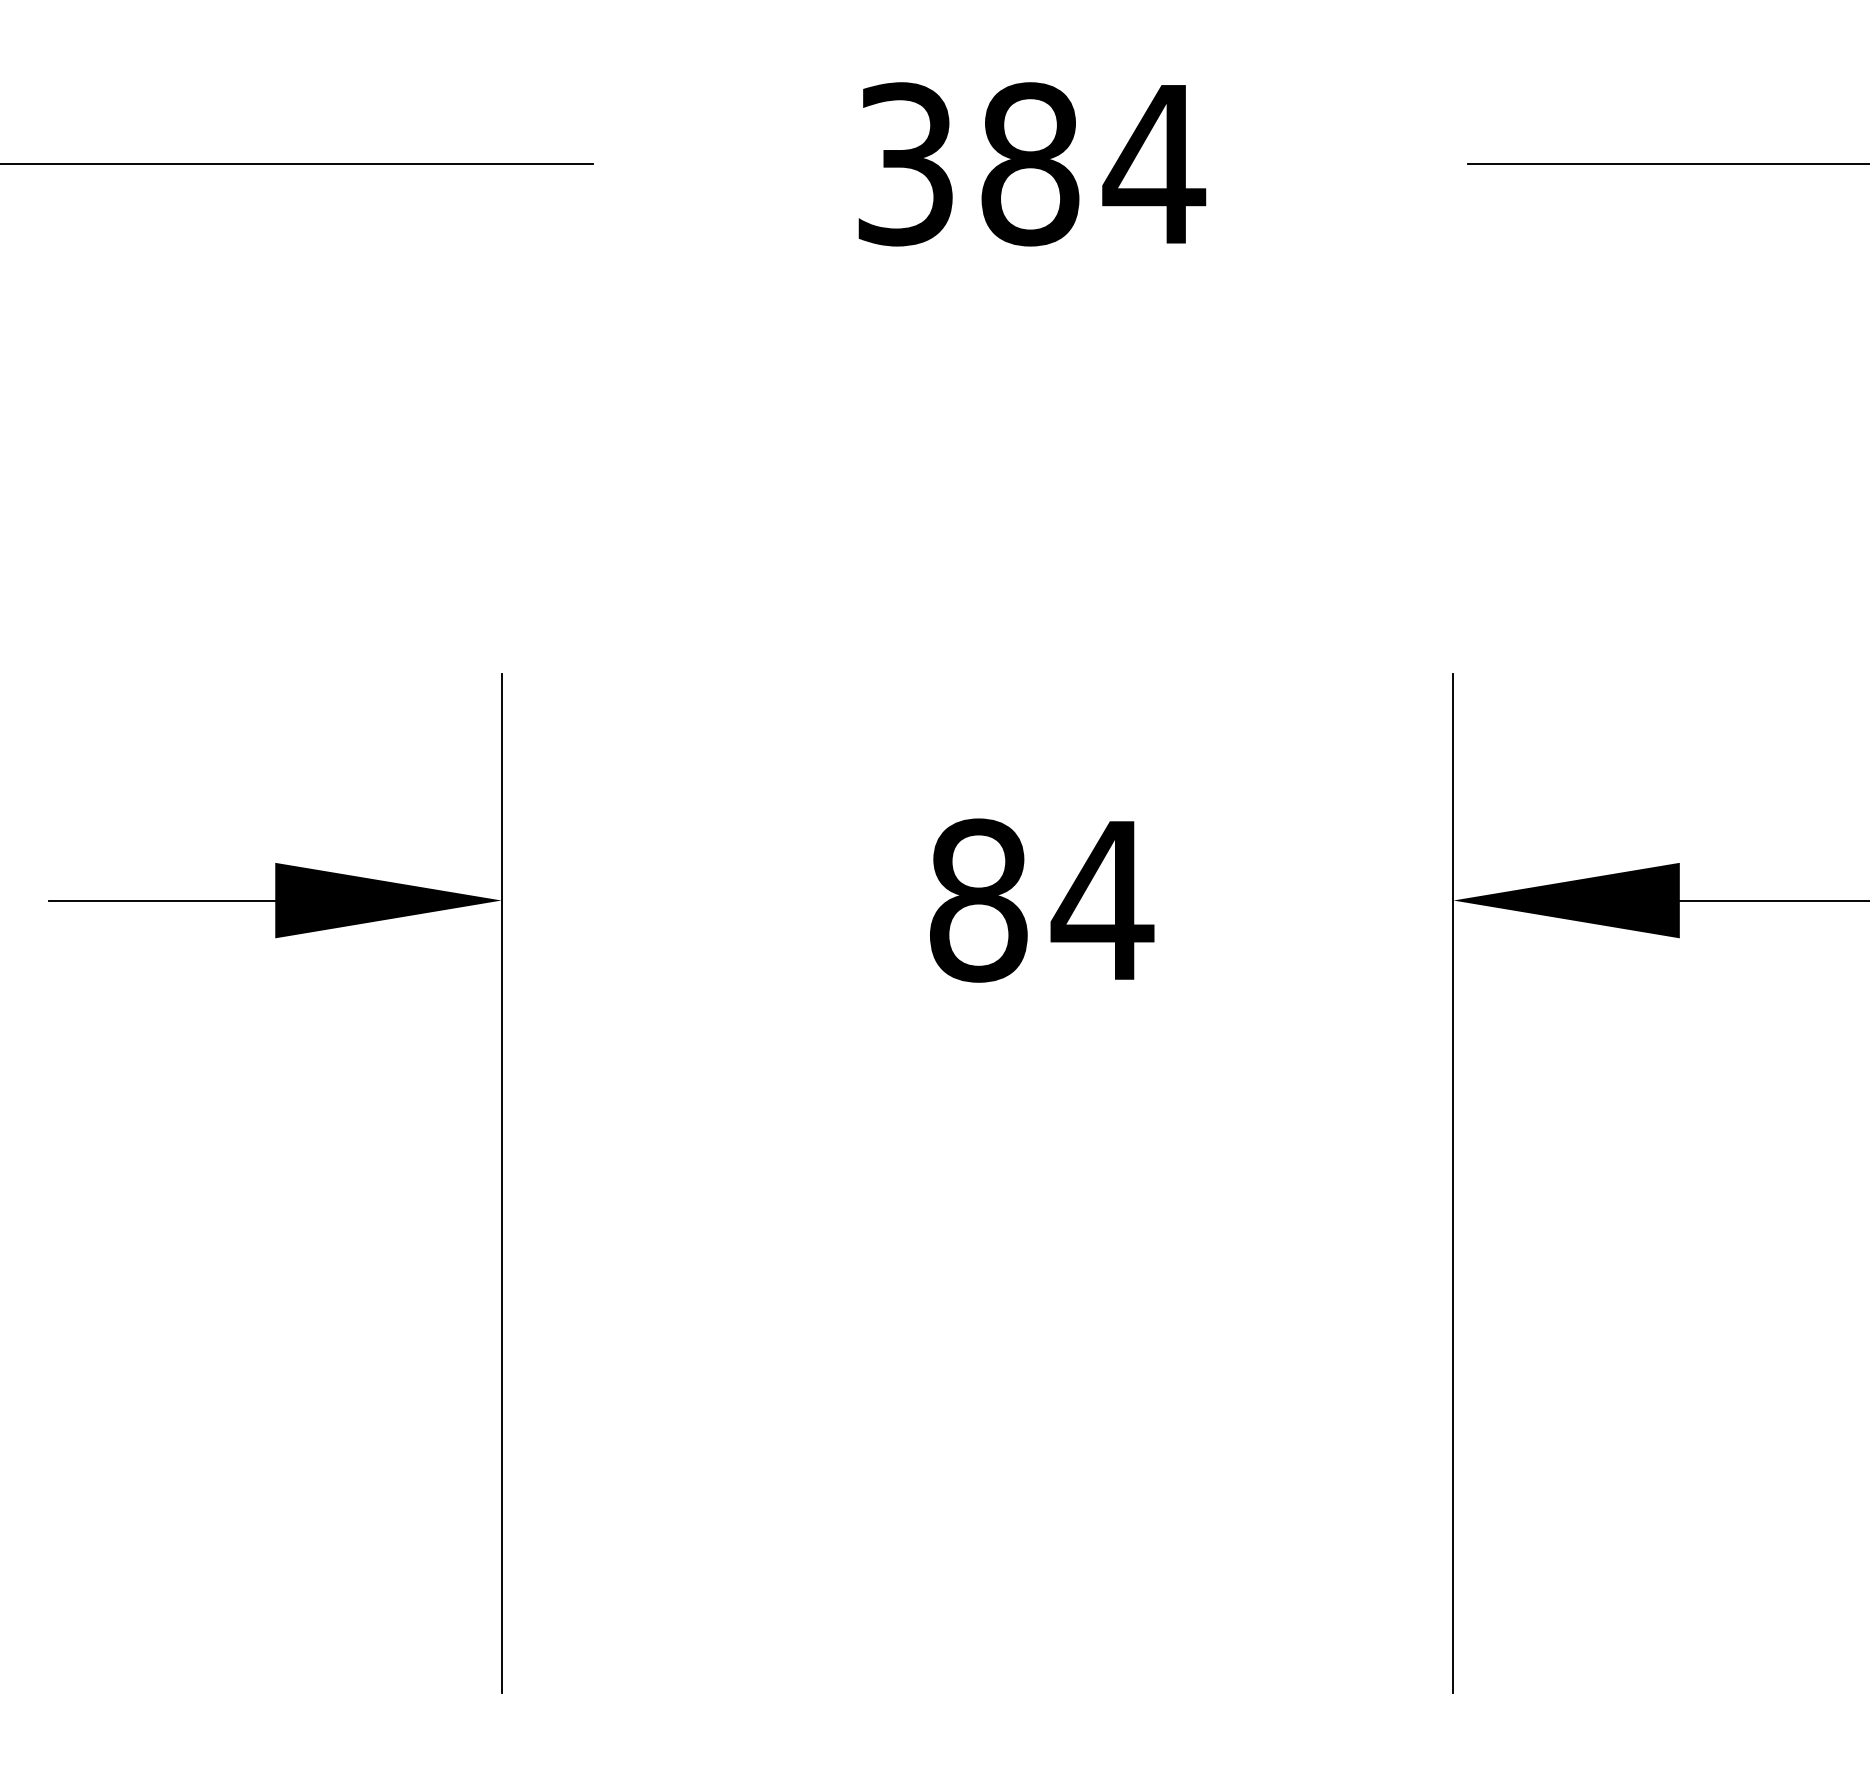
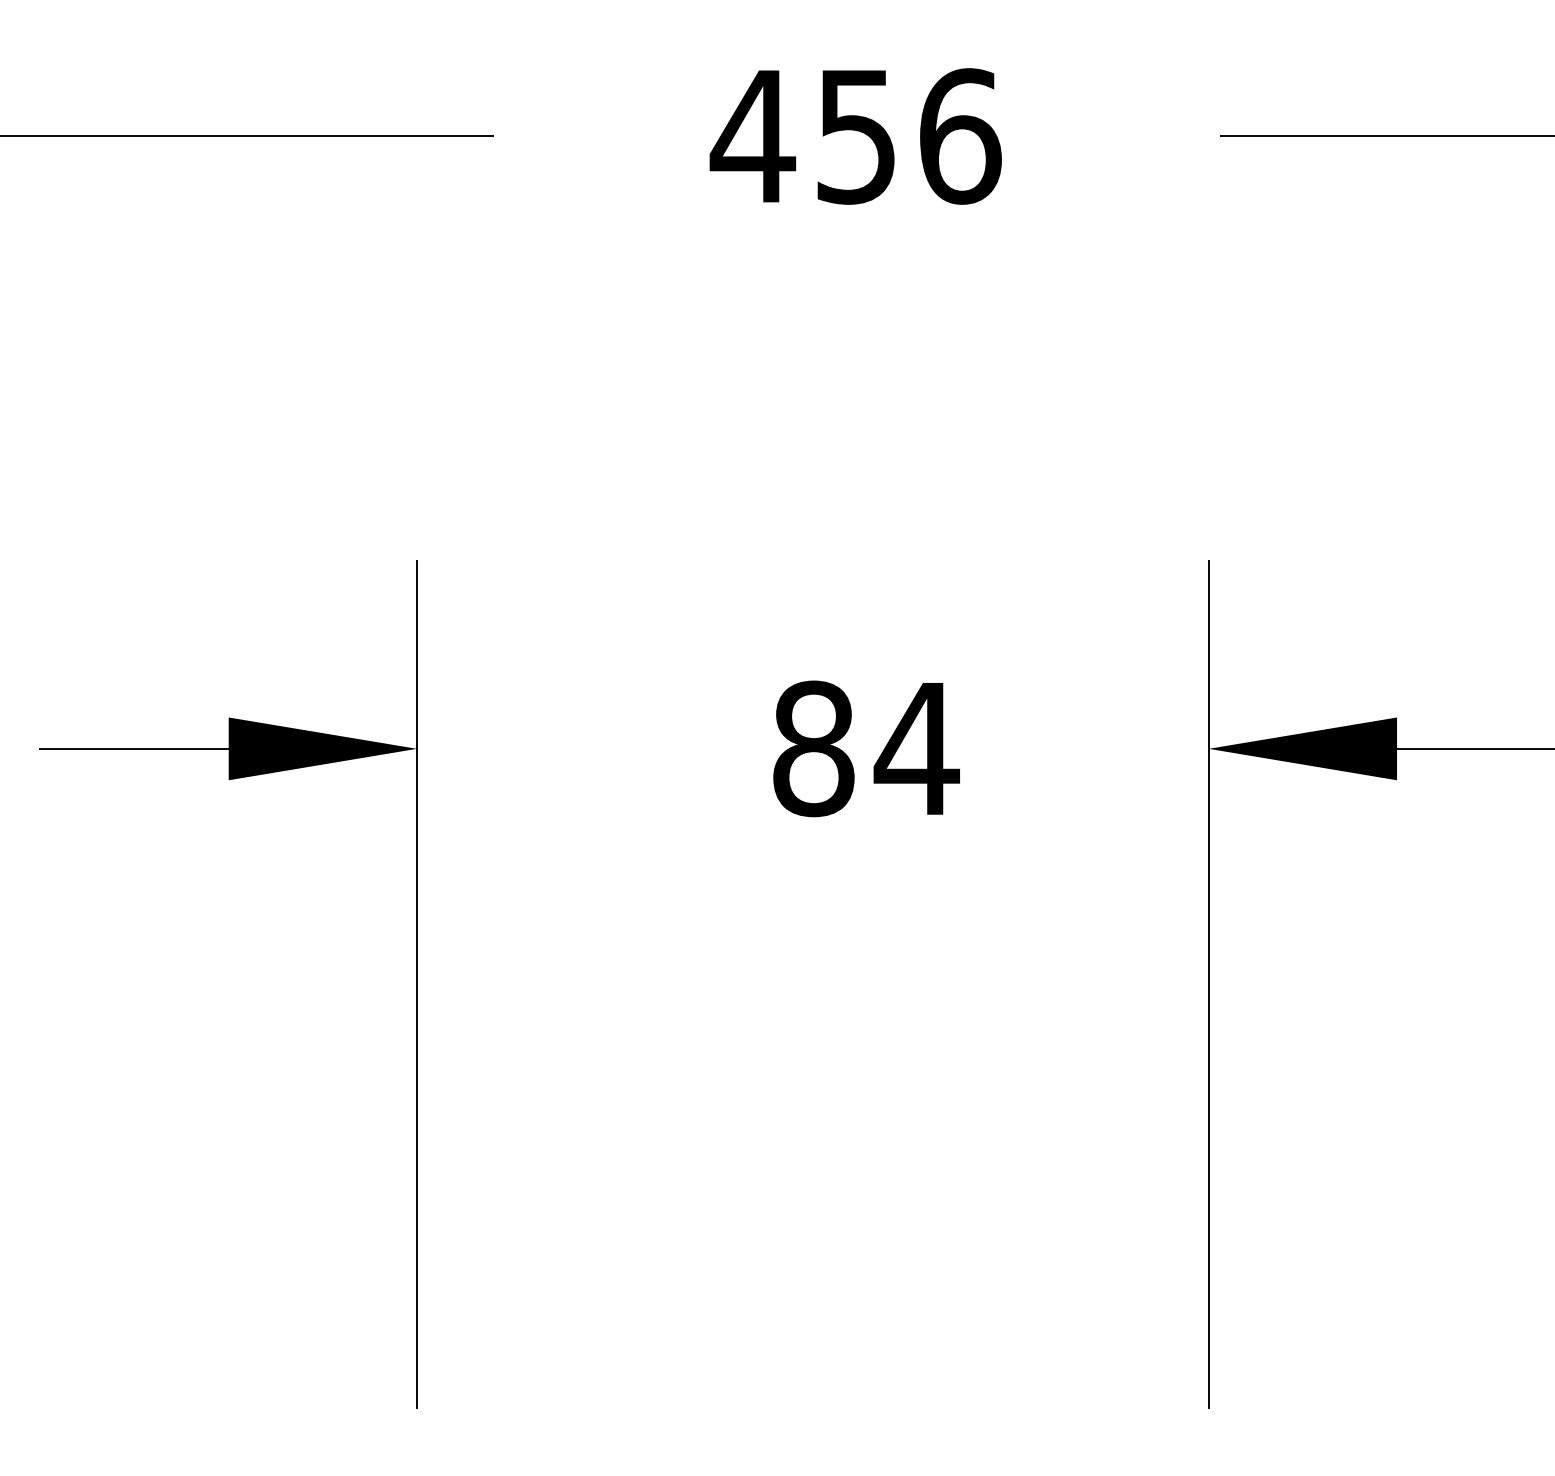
text: (1029, 164) -> (856, 136), 384 -> 456

